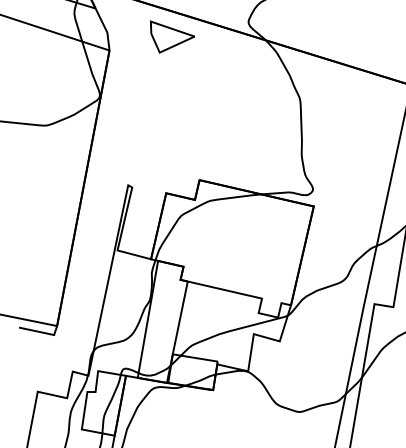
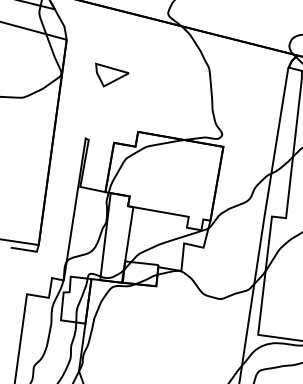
part: (172, 37) -> (112, 74), moved

